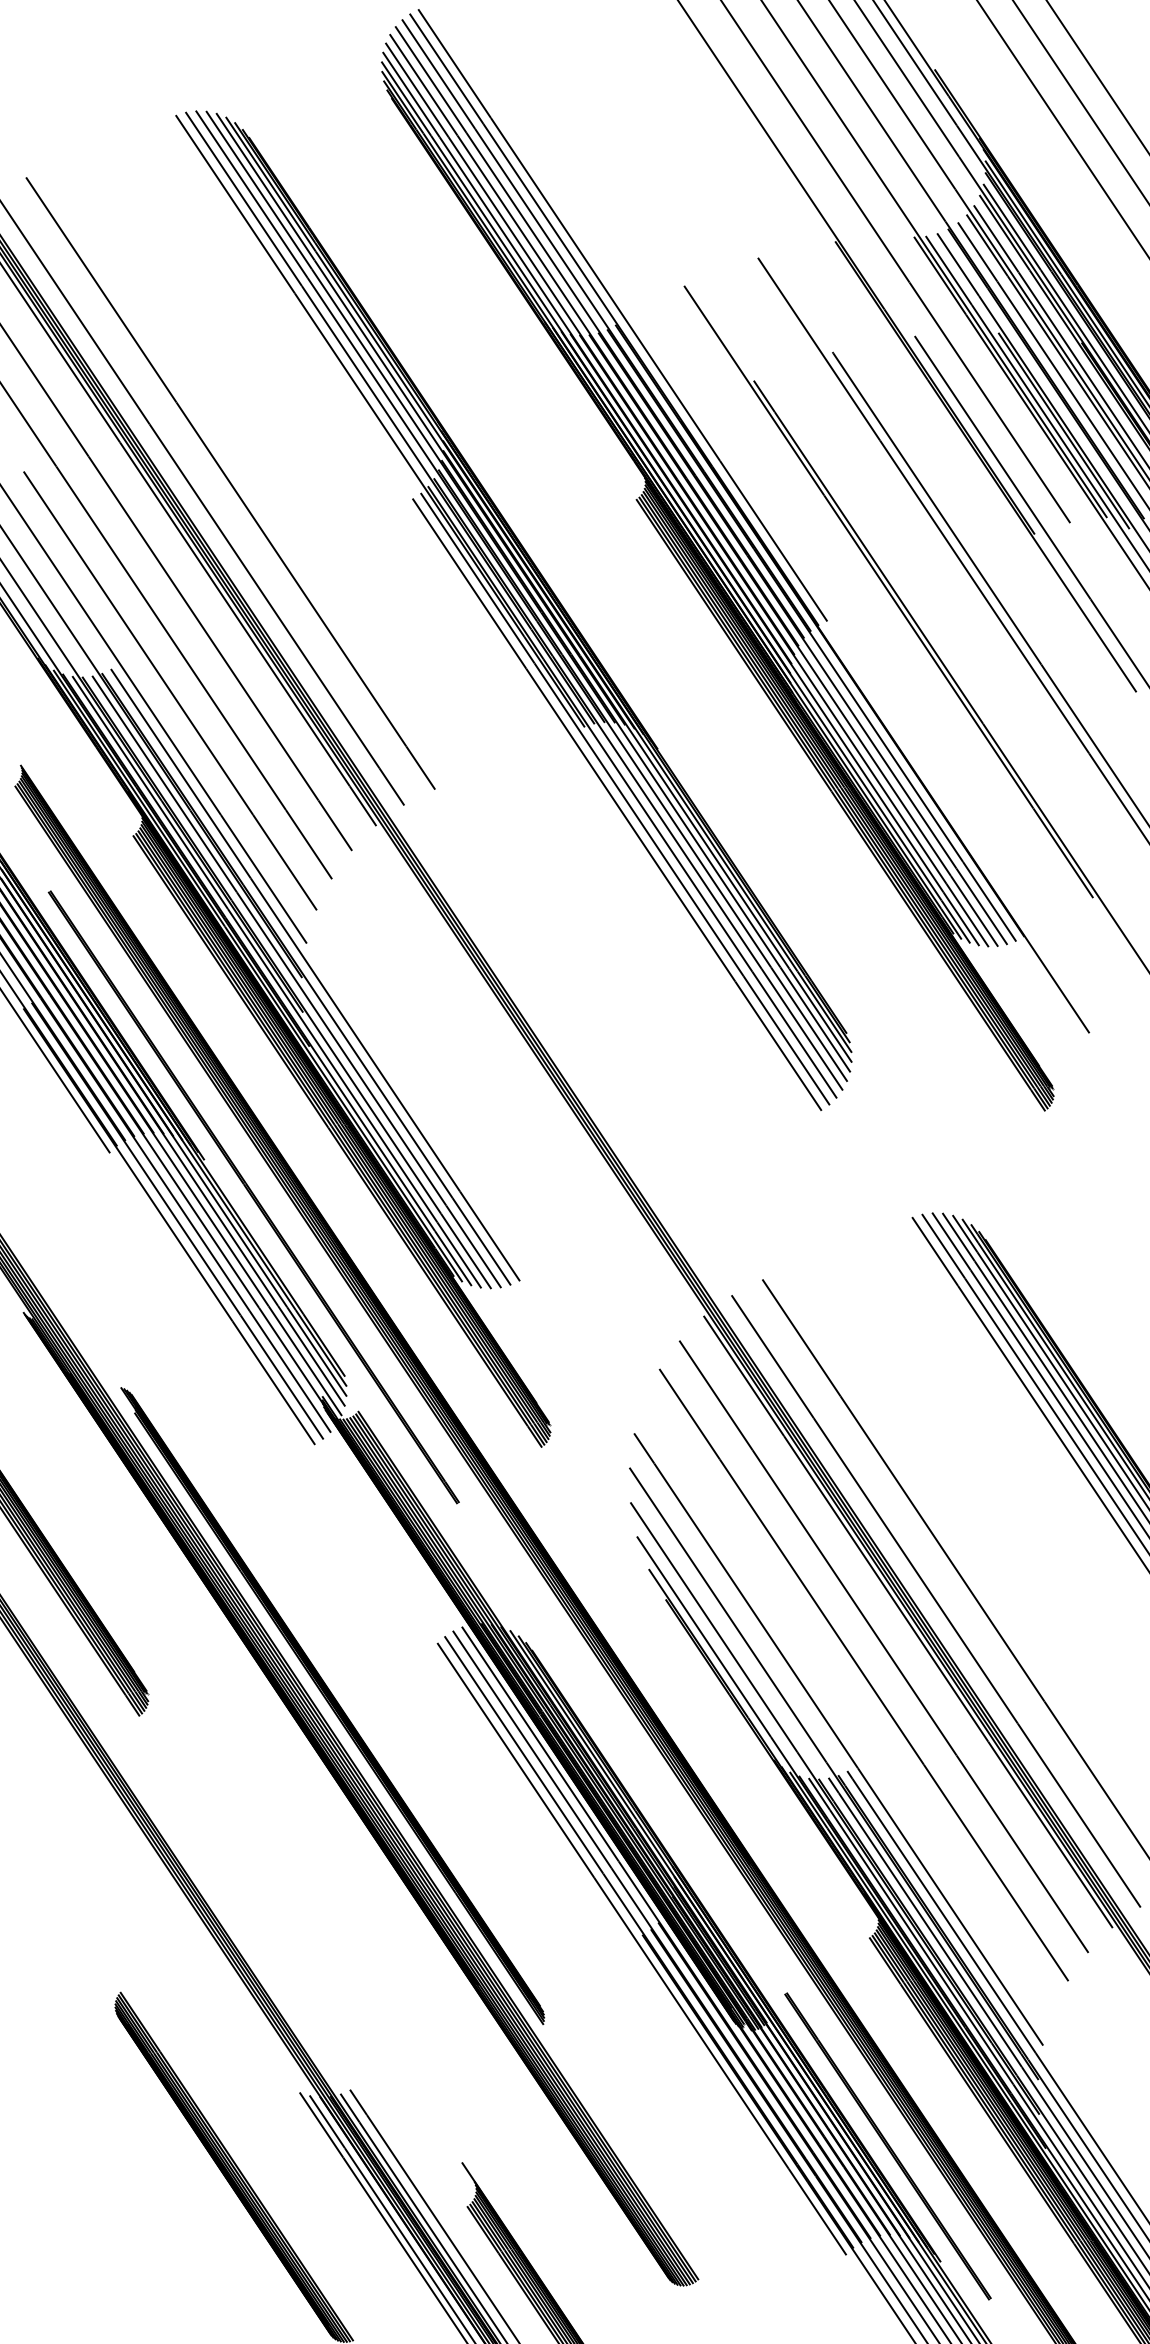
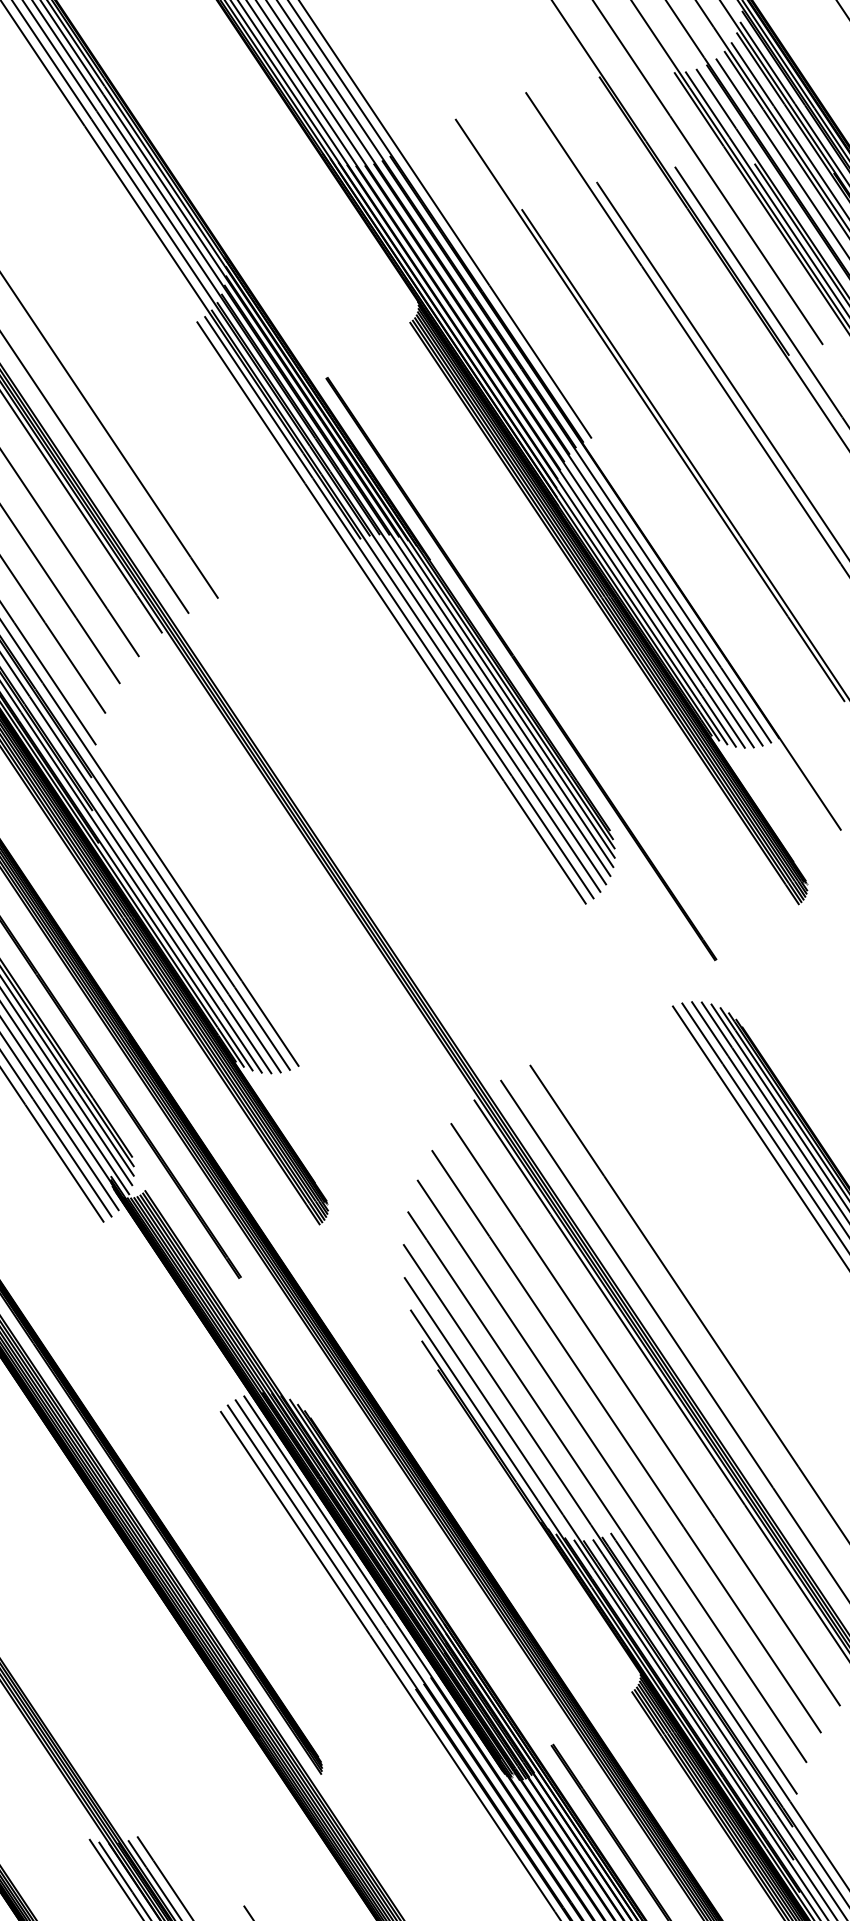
line: (753, 863) -> (521, 668), added
line: (848, 1706) -> (611, 1471), added

